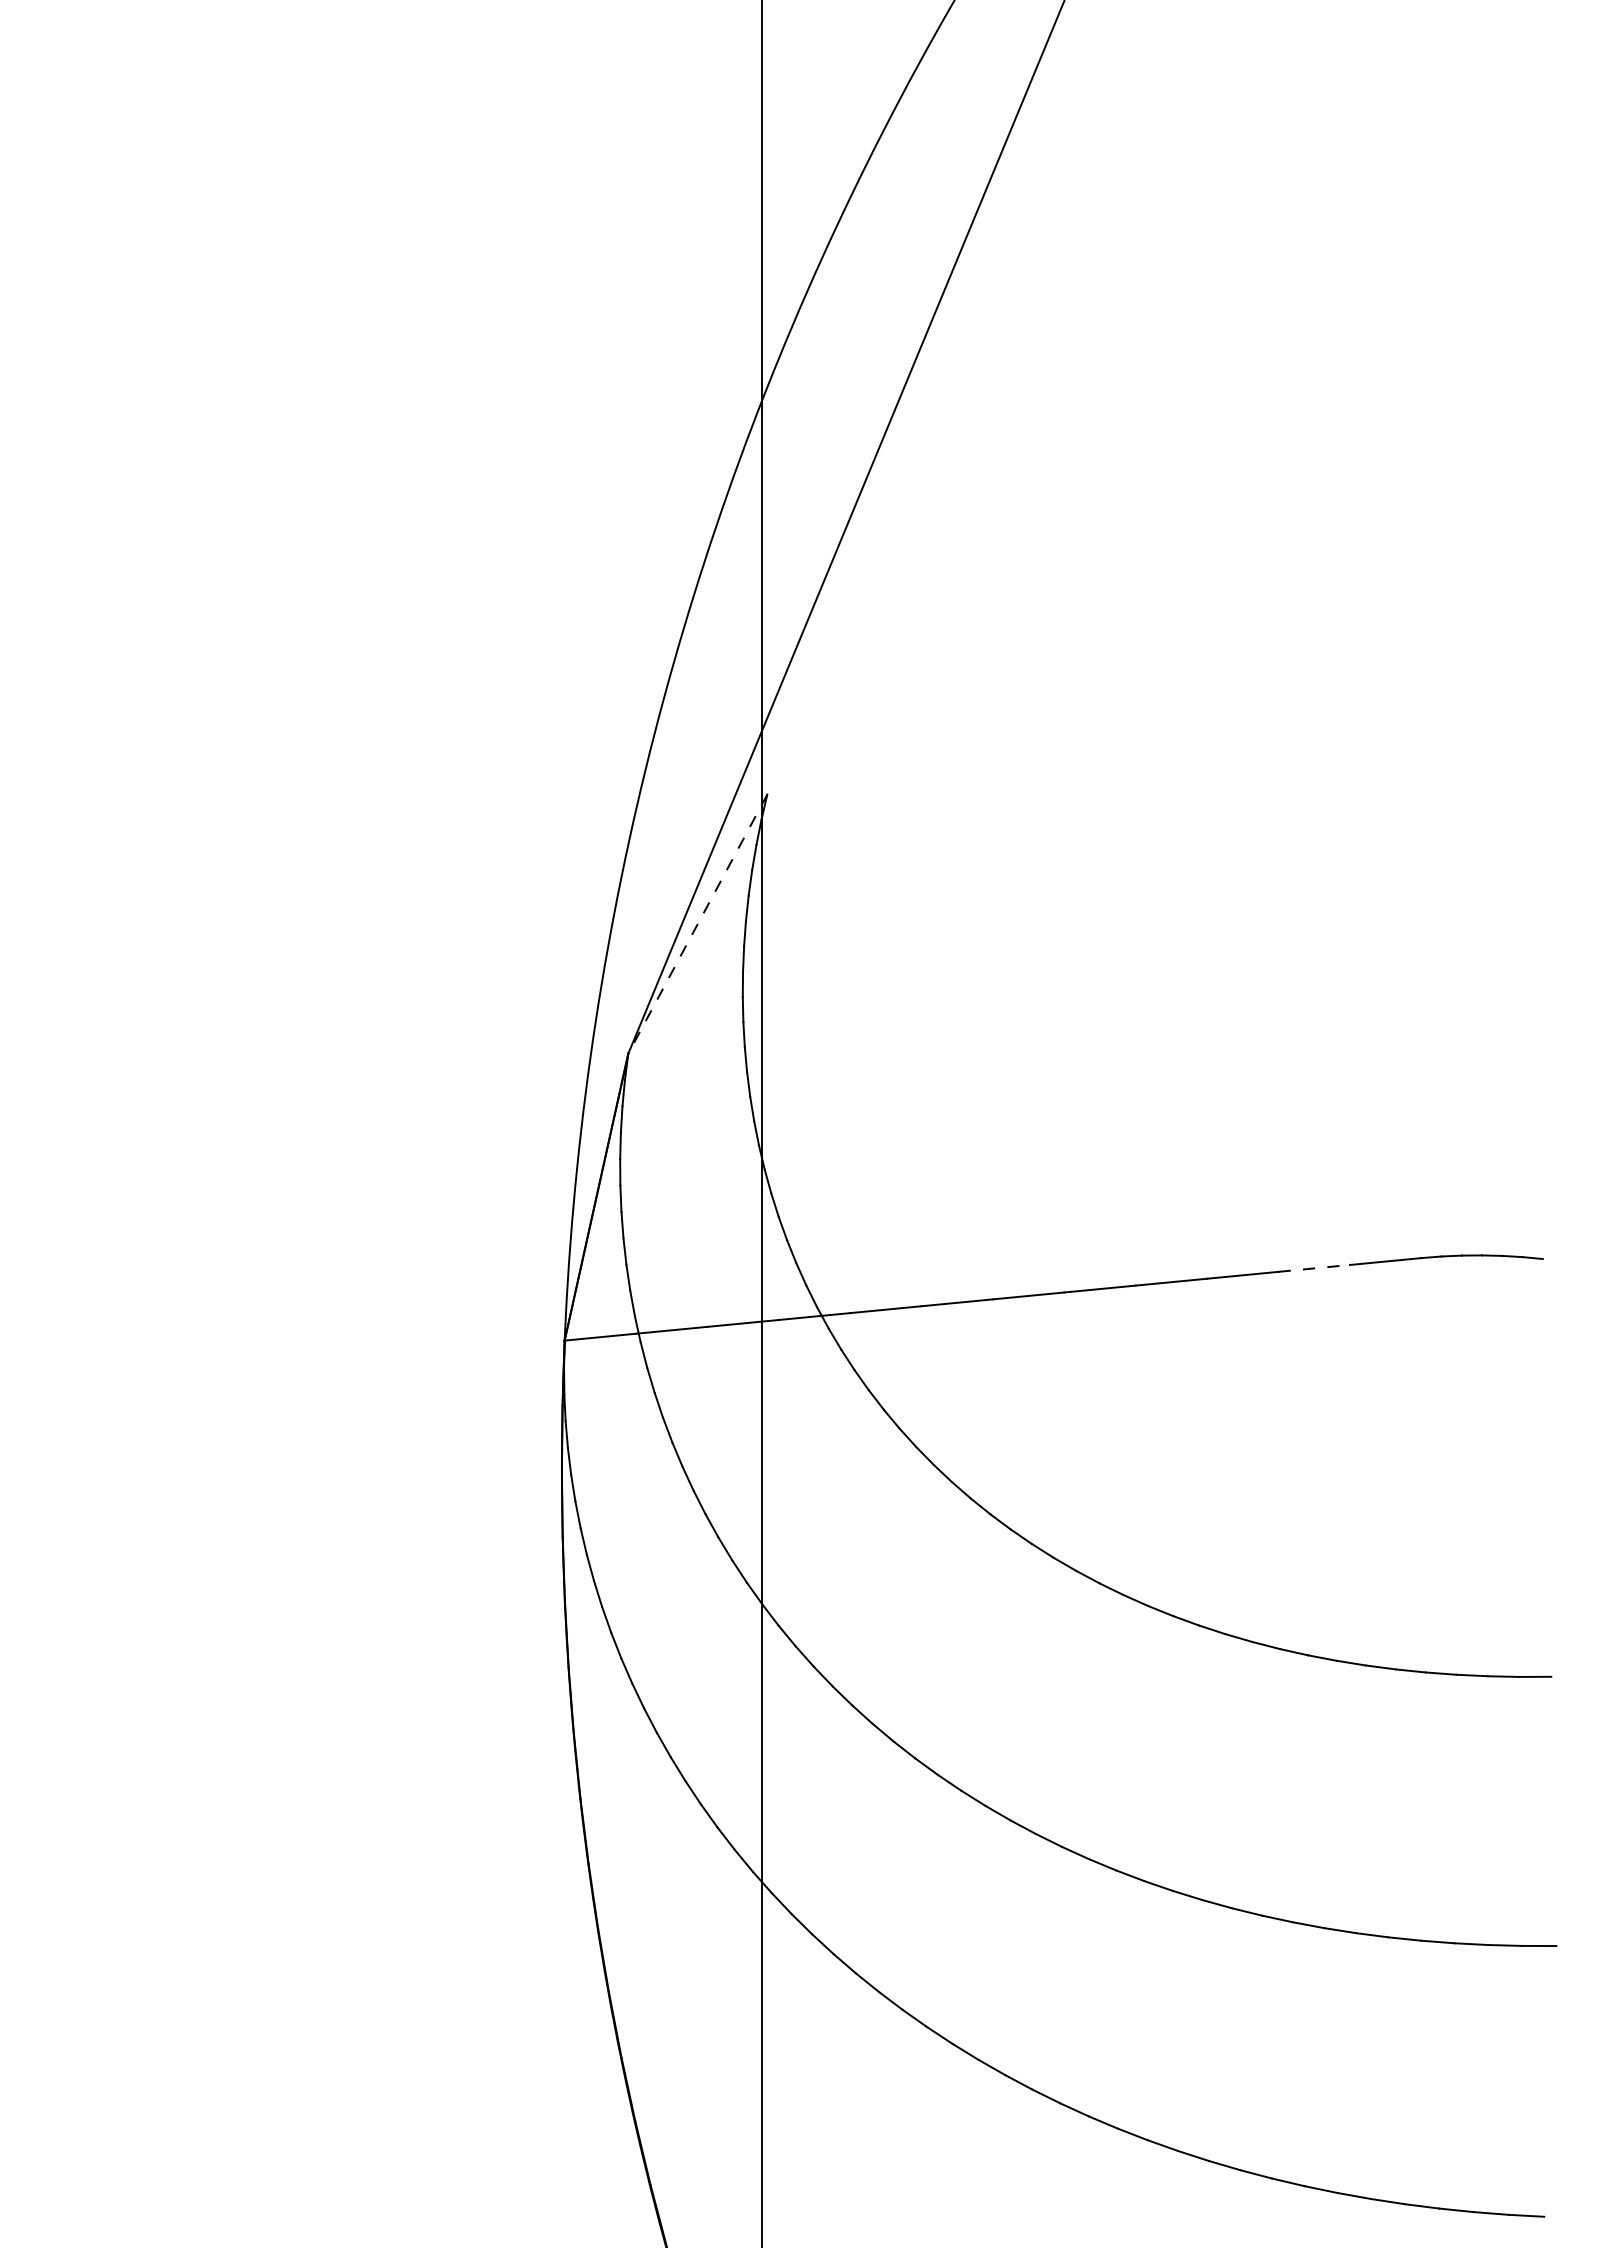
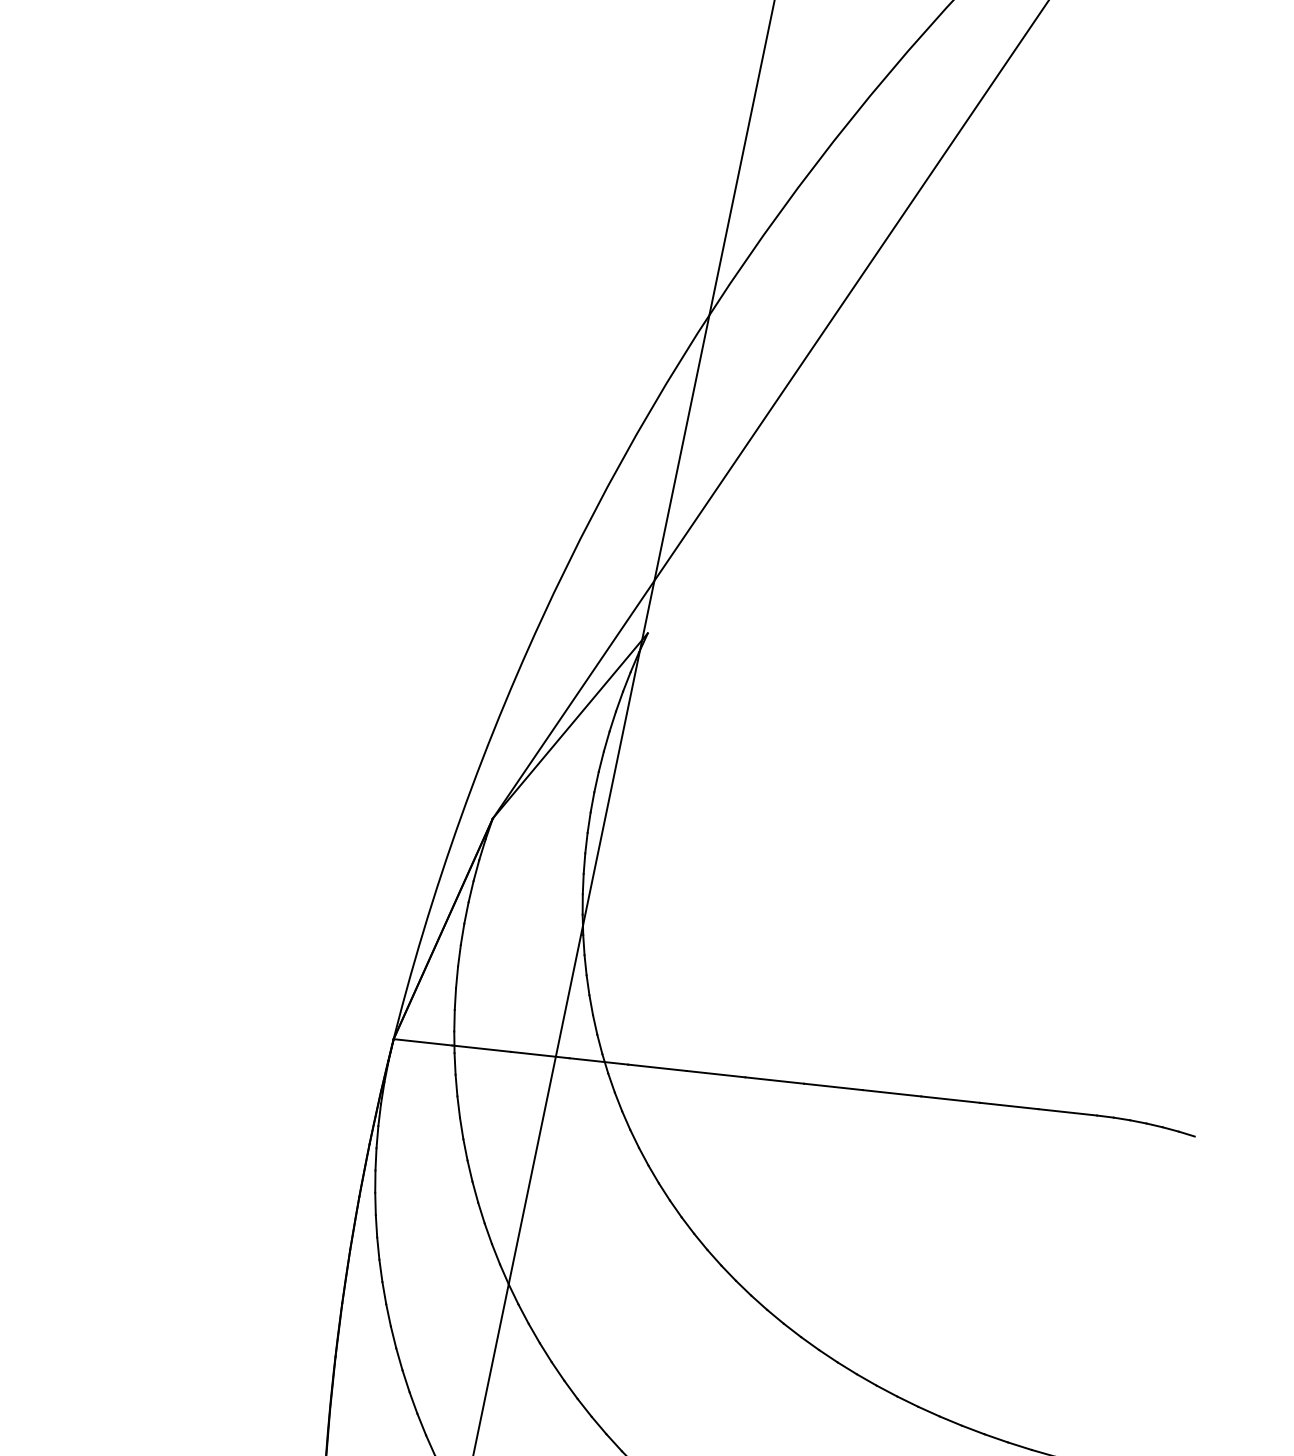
line: (697, 924) -> (569, 726), dashed -> solid
line: (1314, 1268) -> (1009, 1106), dashed -> solid

